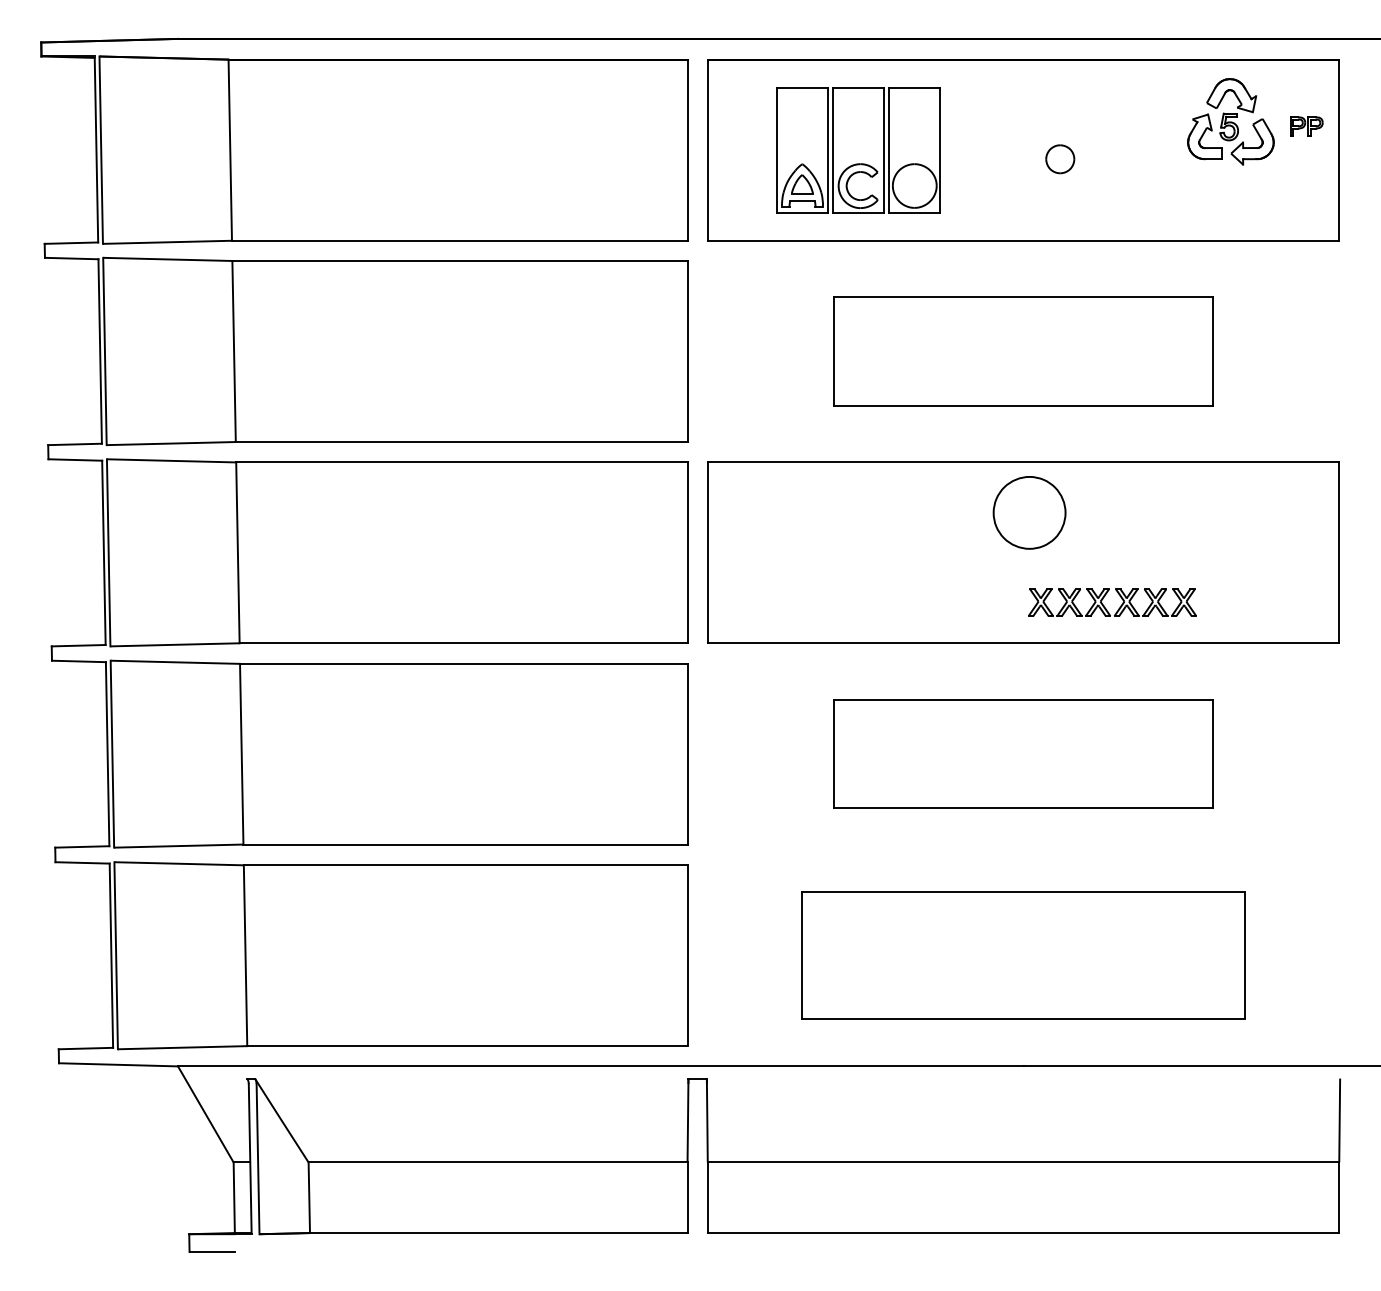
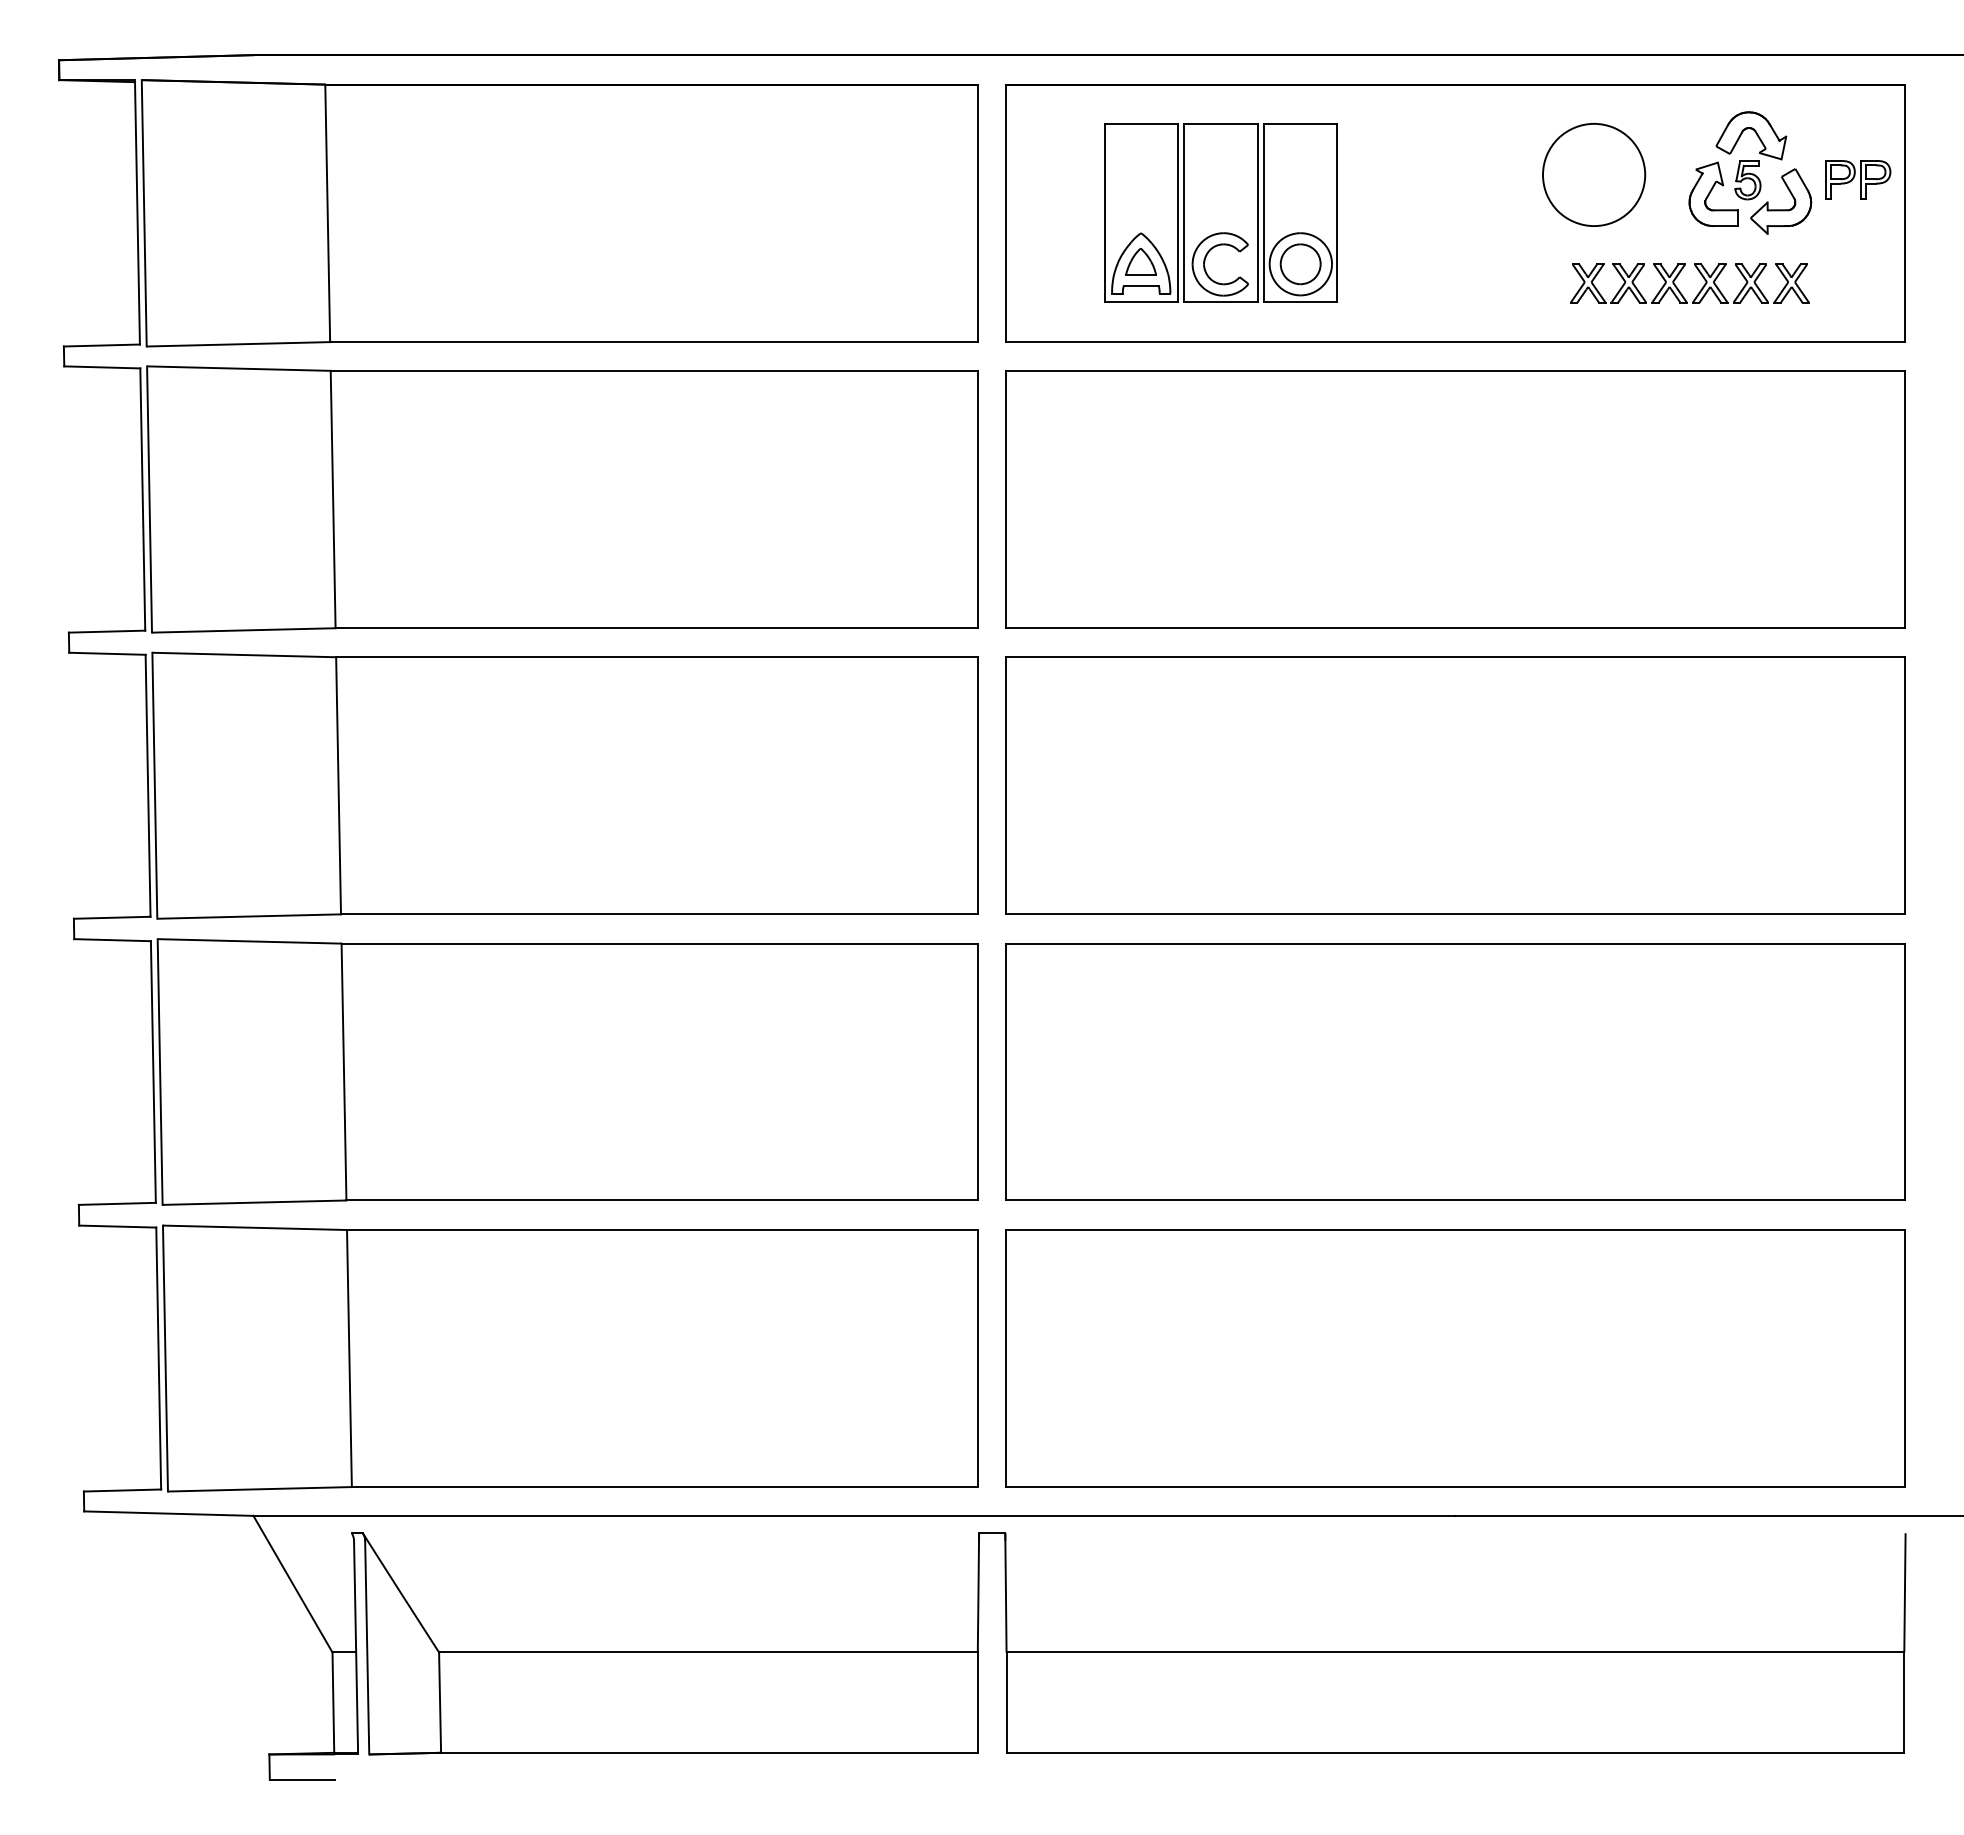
part: (1307, 126) -> (1858, 179), size x1.43
part: (1060, 159) -> (1300, 264), moved
part: (1023, 351) -> (1455, 499), size x1.67
part: (1029, 512) -> (1594, 174), moved
part: (1105, 608) -> (1680, 291), moved
part: (1023, 753) -> (1455, 1071), size x1.67
part: (1023, 955) -> (1455, 1358), size x1.43

